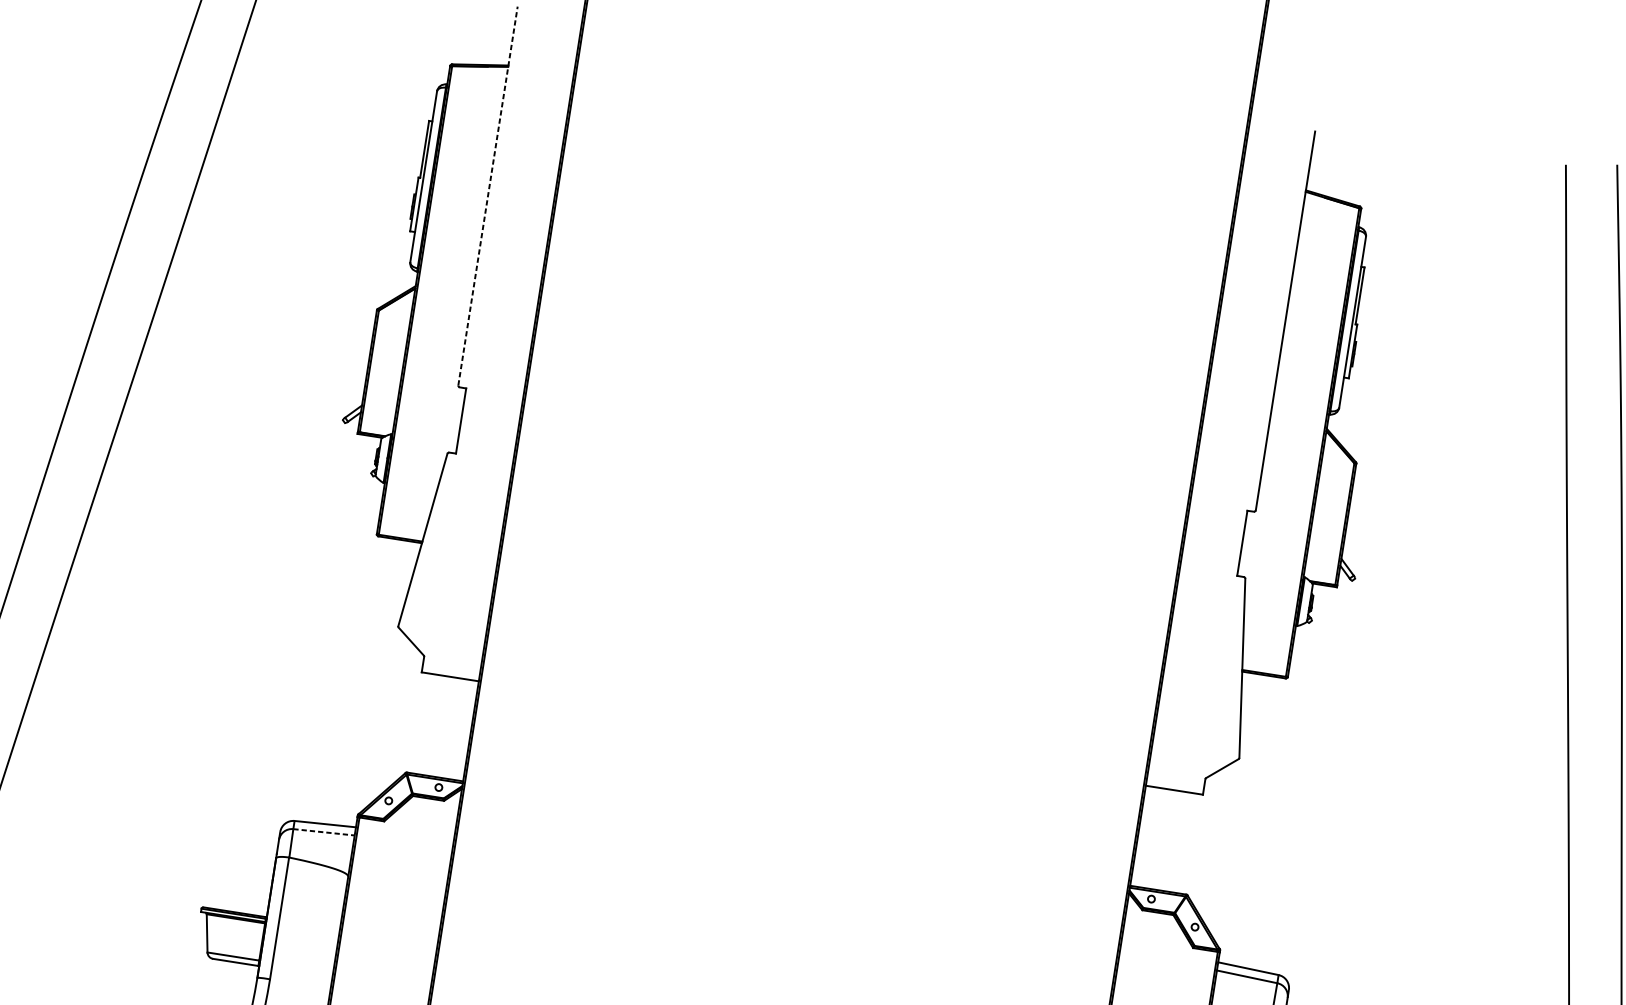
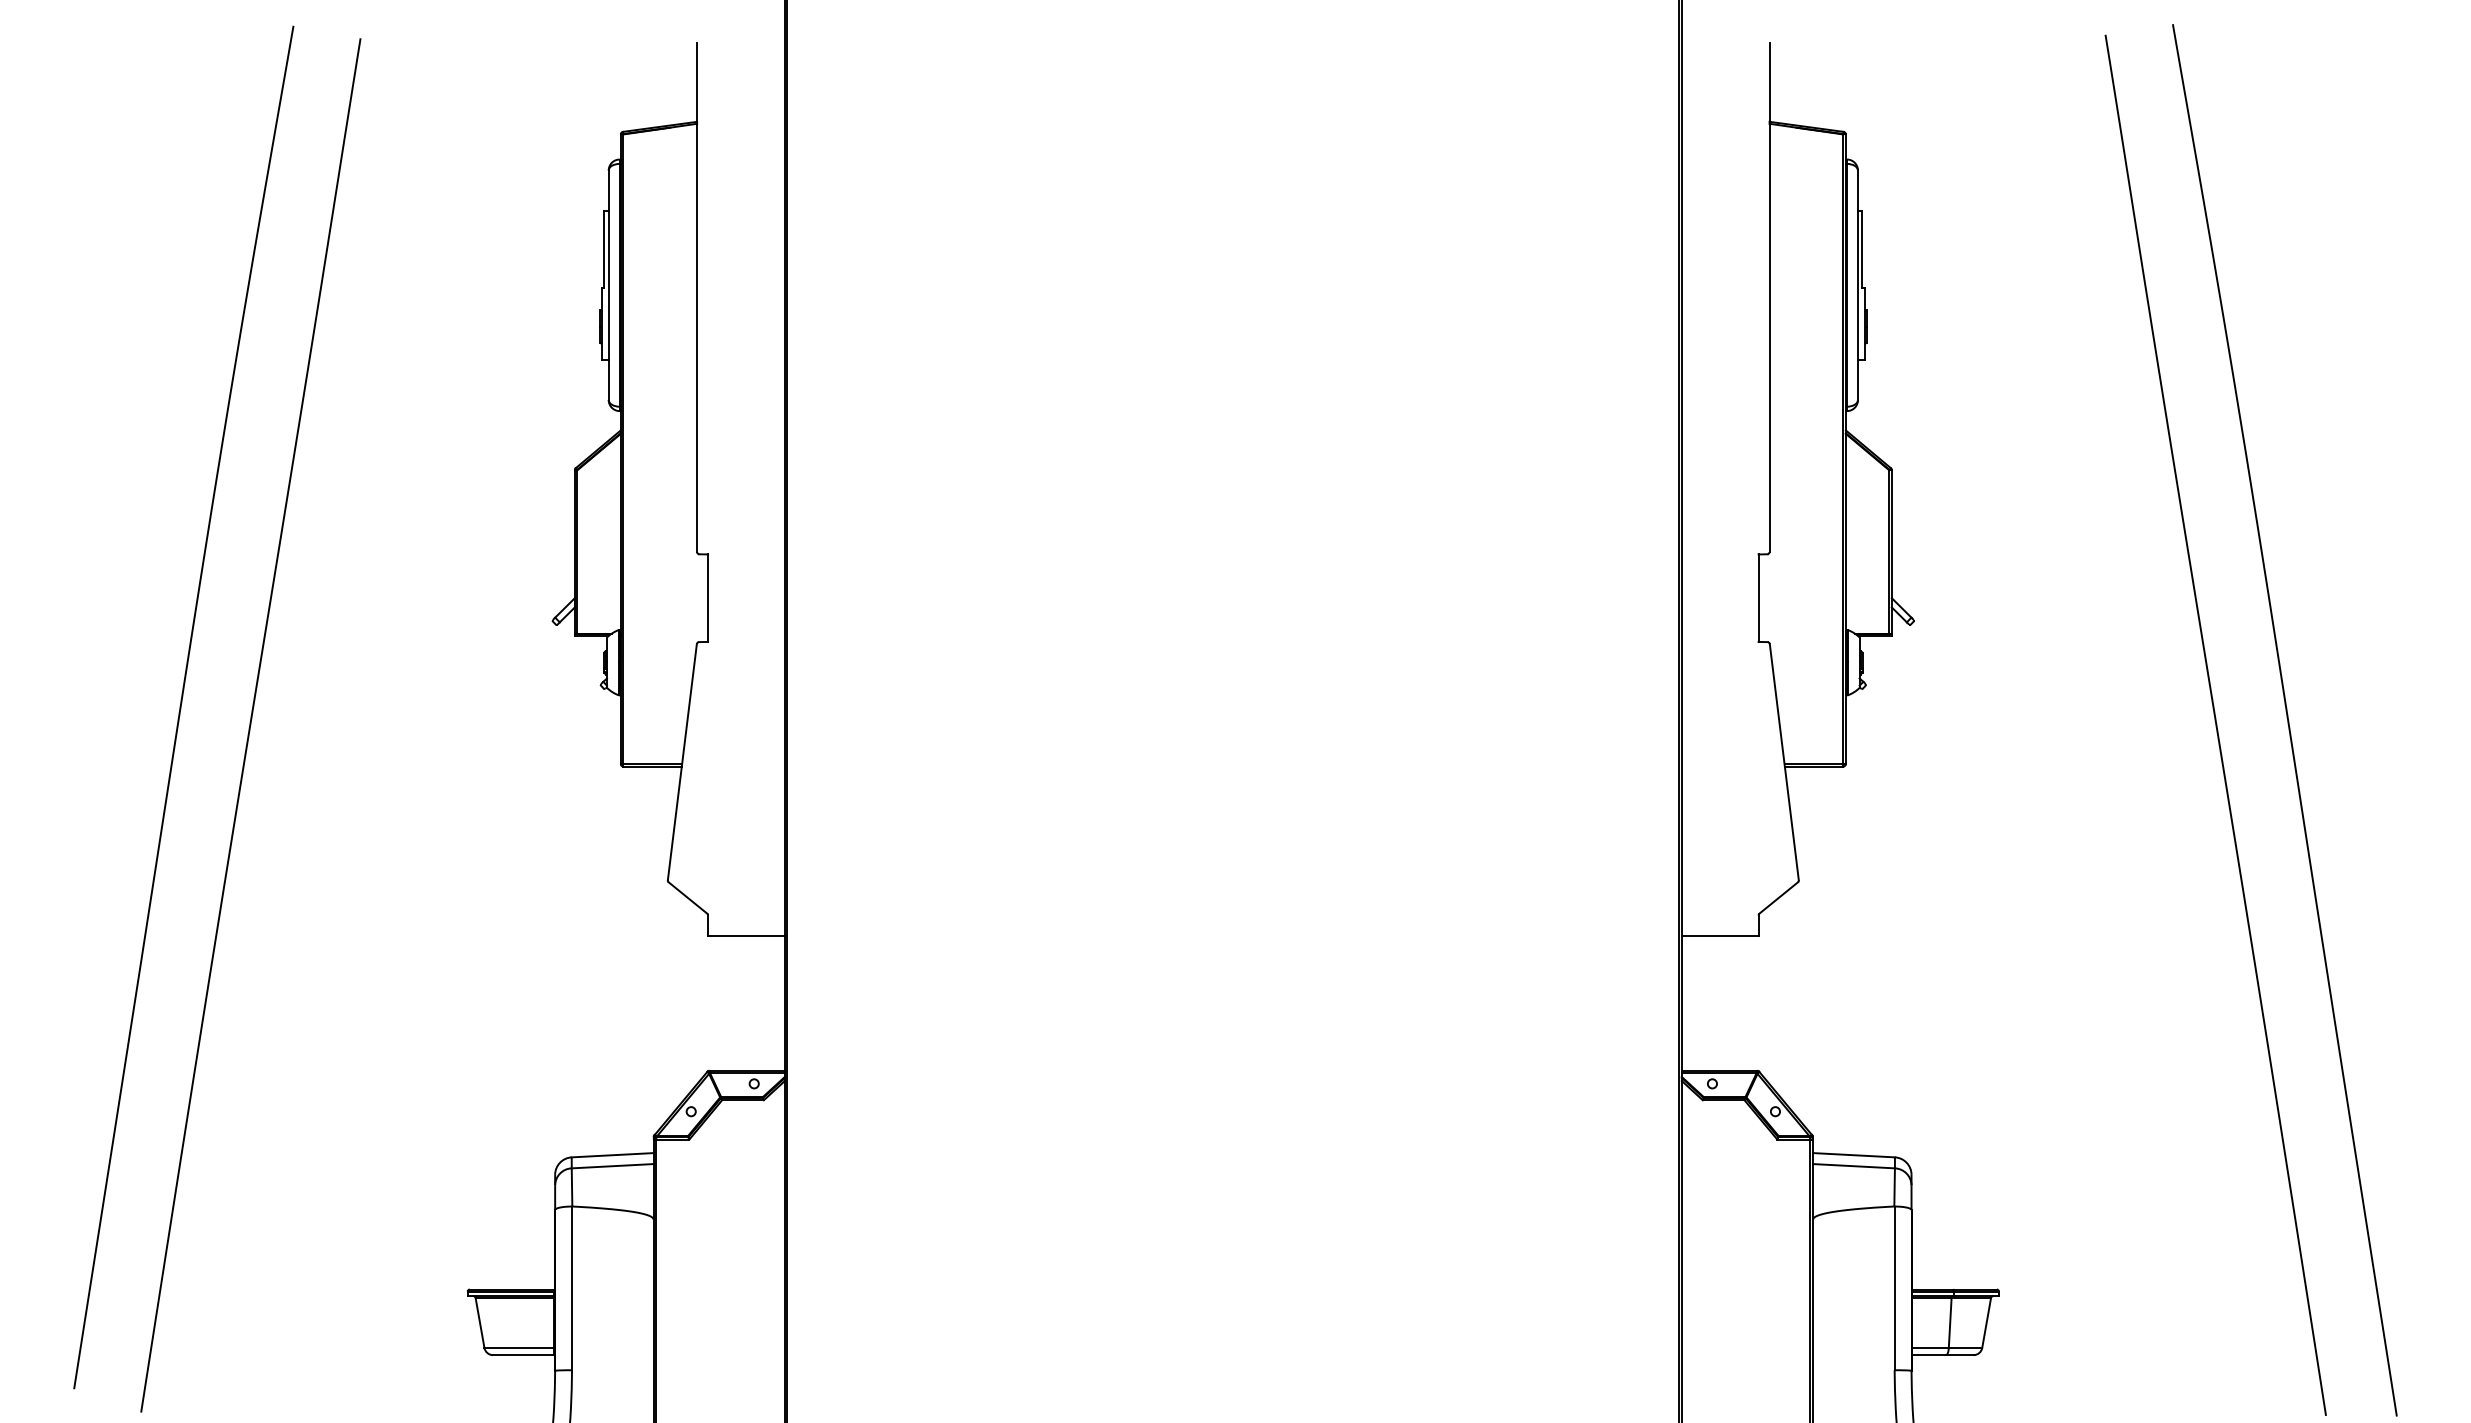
line: (488, 196) -> (697, 297), dashed -> solid
line: (323, 832) -> (612, 1166), dashed -> solid

